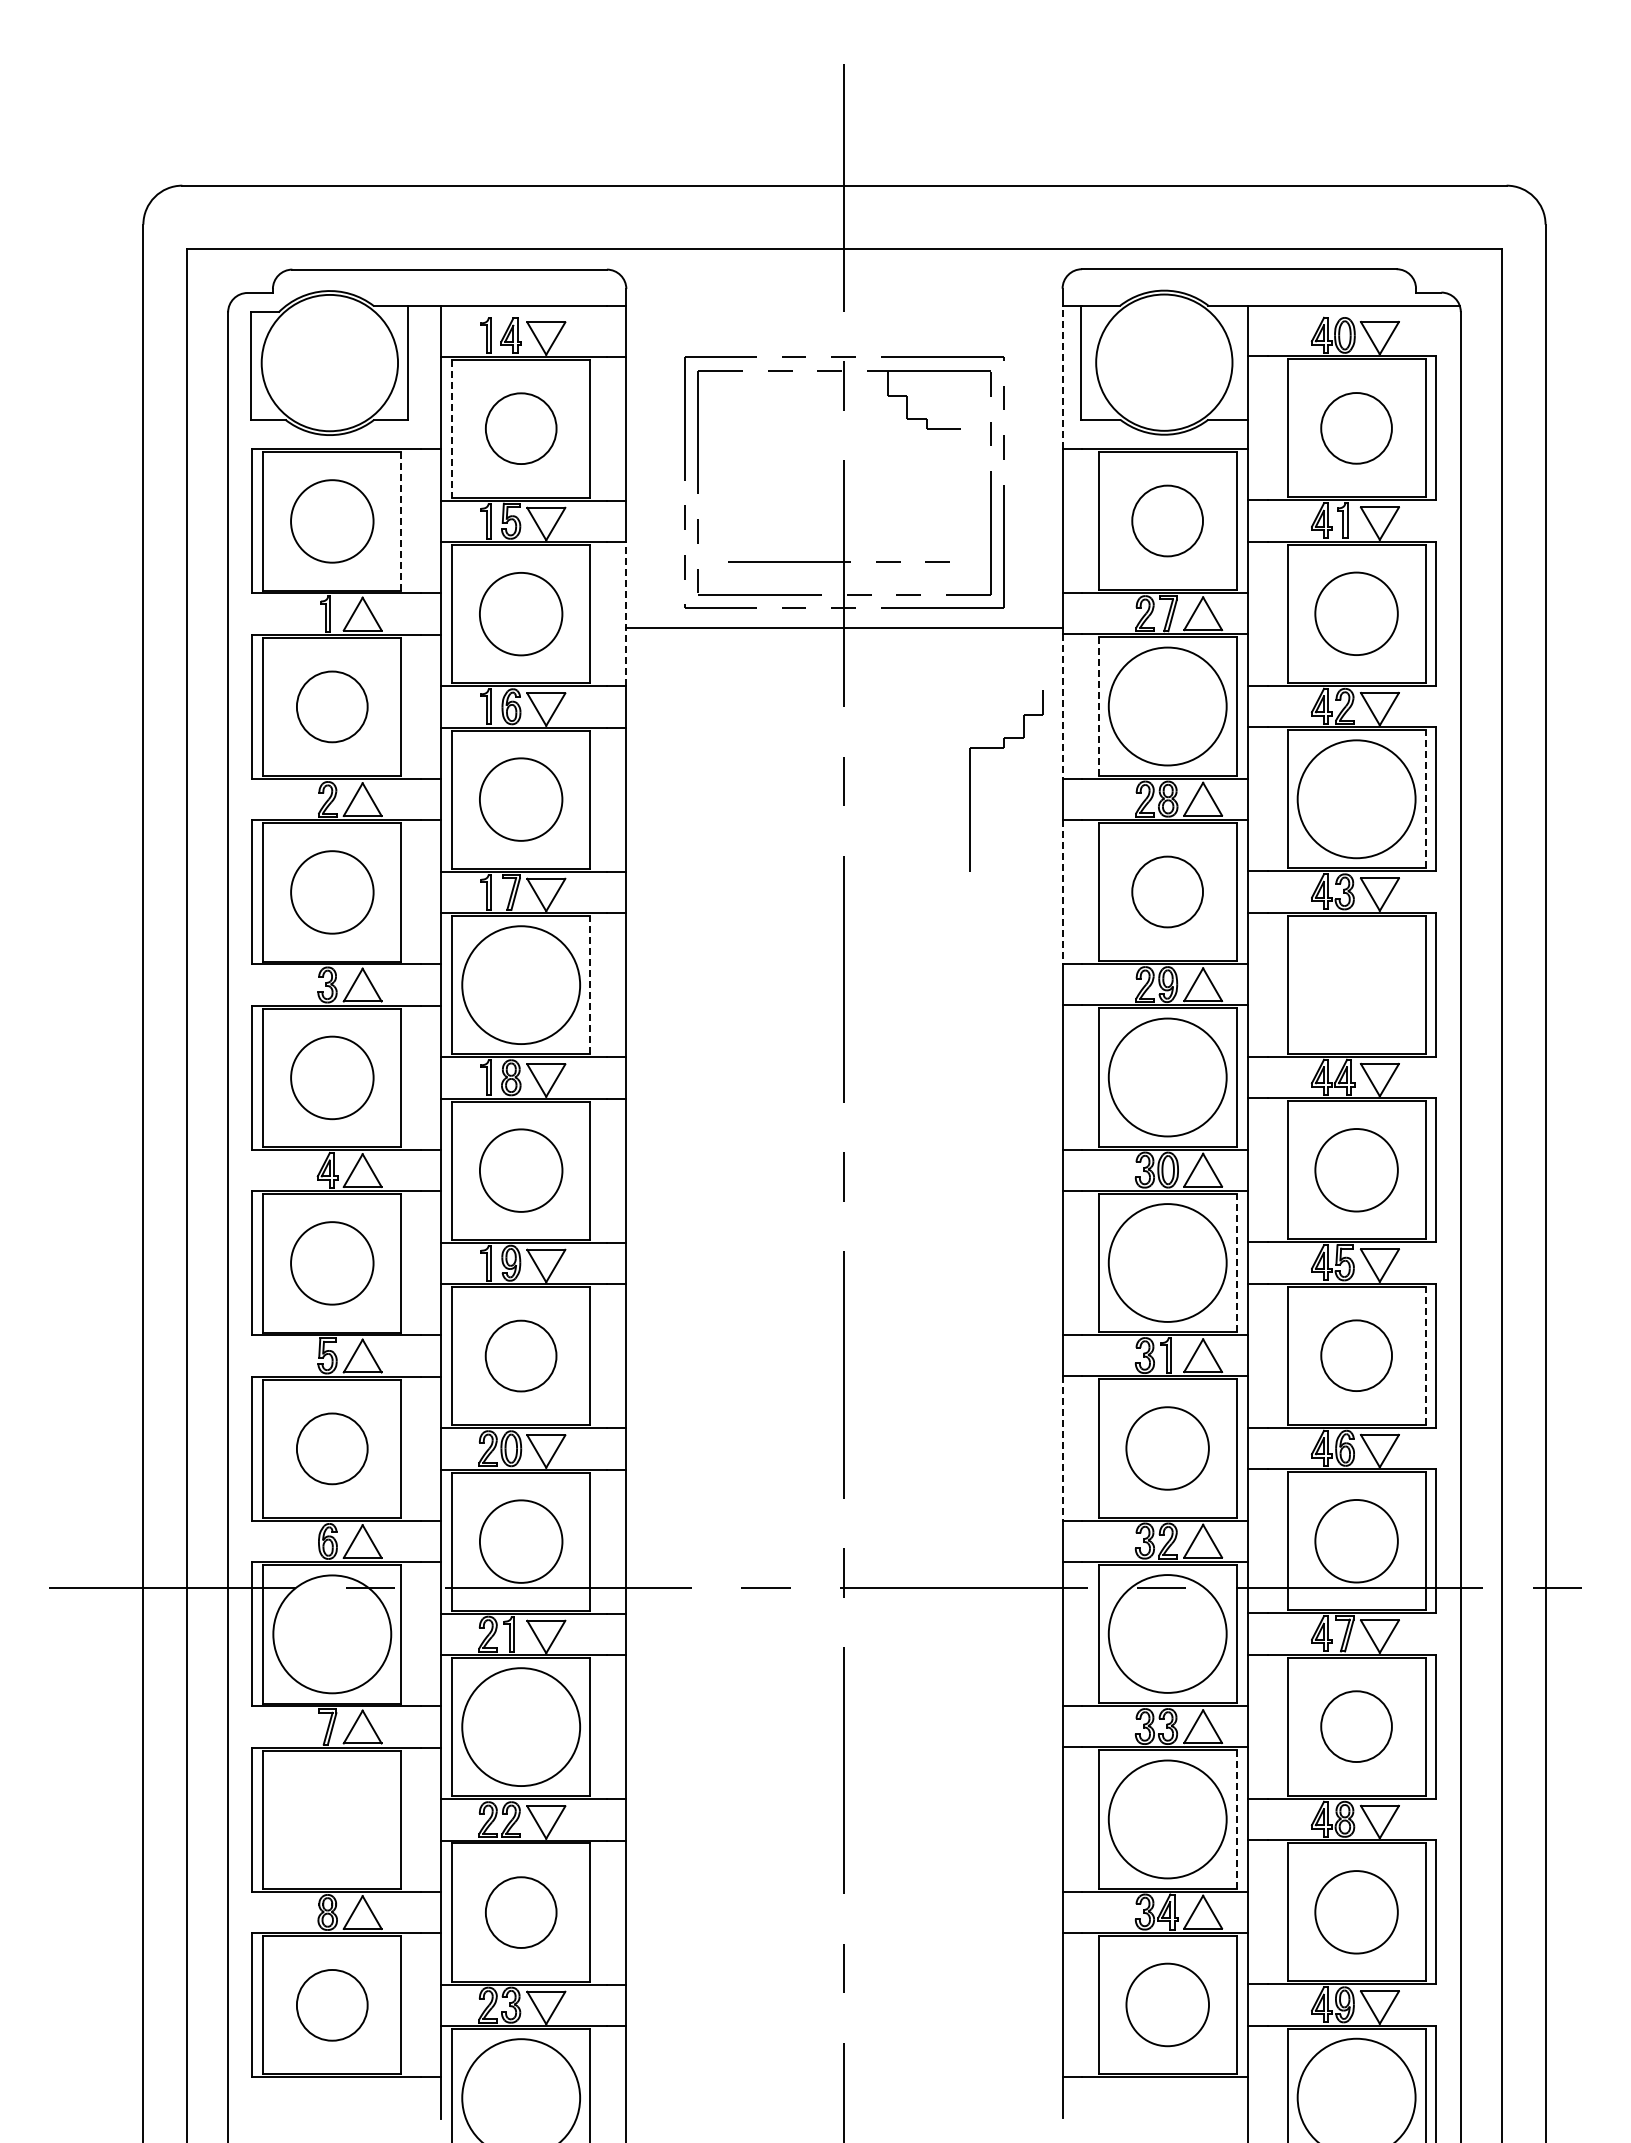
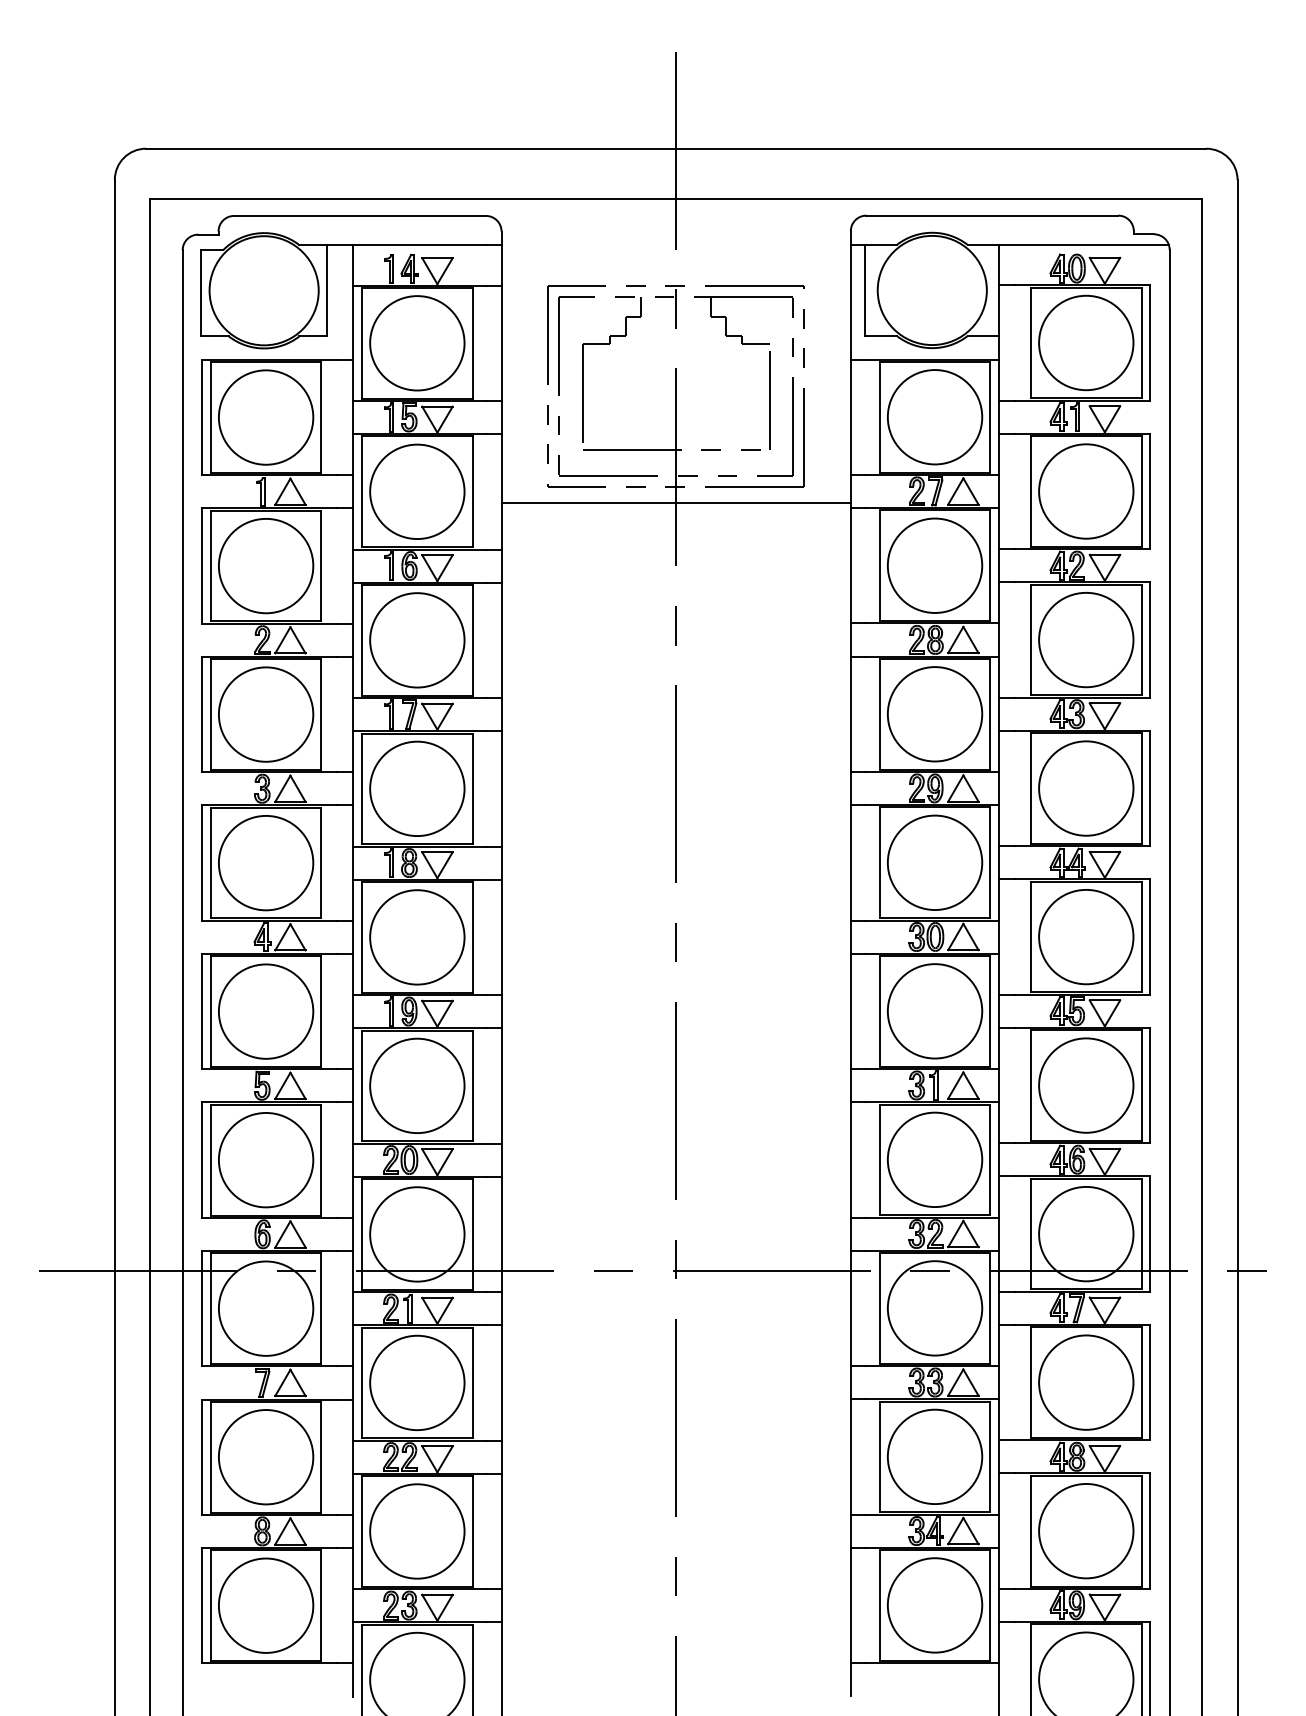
line: (1062, 377) -> (850, 302), dashed -> solid
circle: (521, 428) -> (417, 343), size x1.67
circle: (1356, 428) -> (1086, 343), size x1.67
line: (452, 429) -> (362, 343), dashed -> solid
line: (960, 499) -> (769, 399), added
line: (401, 520) -> (321, 416), dashed -> solid
circle: (1167, 520) -> (934, 416), size x1.67
circle: (332, 521) -> (266, 417), size x1.43
circle: (520, 613) -> (416, 491), size x1.43
line: (626, 613) -> (501, 491), dashed -> solid
circle: (1356, 613) -> (1086, 491), size x1.43
circle: (332, 706) -> (266, 565), size x1.67
line: (1062, 707) -> (850, 566), dashed -> solid
line: (1098, 707) -> (879, 566), dashed -> solid
part: (1003, 748) -> (609, 343), moved
line: (1425, 798) -> (1141, 639), dashed -> solid
circle: (520, 799) -> (416, 640), size x1.43
circle: (1167, 891) -> (934, 713), size x1.67
circle: (332, 892) -> (266, 714), size x1.43
line: (1062, 892) -> (850, 714), dashed -> solid
line: (590, 984) -> (472, 788), dashed -> solid
circle: (1356, 984) -> (1086, 788), added
circle: (332, 1077) -> (266, 862), size x1.43
circle: (521, 1170) -> (417, 937), size x1.43
circle: (1356, 1170) -> (1086, 937), size x1.43
line: (1236, 1262) -> (990, 1010), dashed -> solid
circle: (332, 1263) -> (266, 1011), size x1.43
circle: (520, 1355) -> (416, 1085), size x1.67
circle: (1356, 1355) -> (1086, 1085), size x1.67
line: (1425, 1355) -> (1141, 1085), dashed -> solid
circle: (332, 1448) -> (266, 1159), size x1.67
line: (1062, 1448) -> (850, 1159), dashed -> solid
circle: (1167, 1448) -> (934, 1159), size x1.43
circle: (521, 1541) -> (417, 1234), size x1.43
circle: (1356, 1541) -> (1086, 1234), size x1.43
circle: (1356, 1726) -> (1086, 1382), size x1.67
line: (1236, 1818) -> (990, 1456), dashed -> solid
circle: (332, 1819) -> (266, 1456), added
circle: (521, 1912) -> (417, 1531), size x1.67
circle: (1356, 1912) -> (1086, 1531), size x1.43
circle: (1167, 2004) -> (934, 1605), size x1.43
circle: (332, 2005) -> (266, 1605), size x1.67

